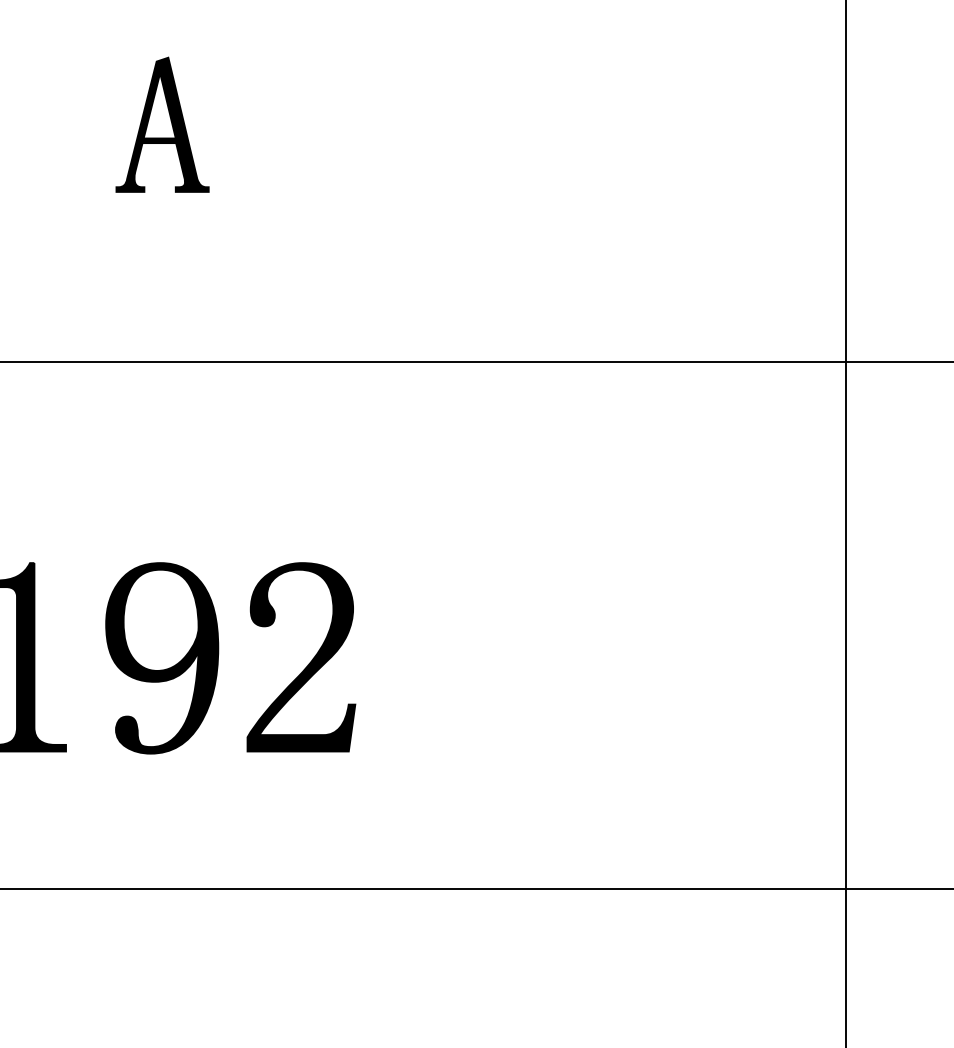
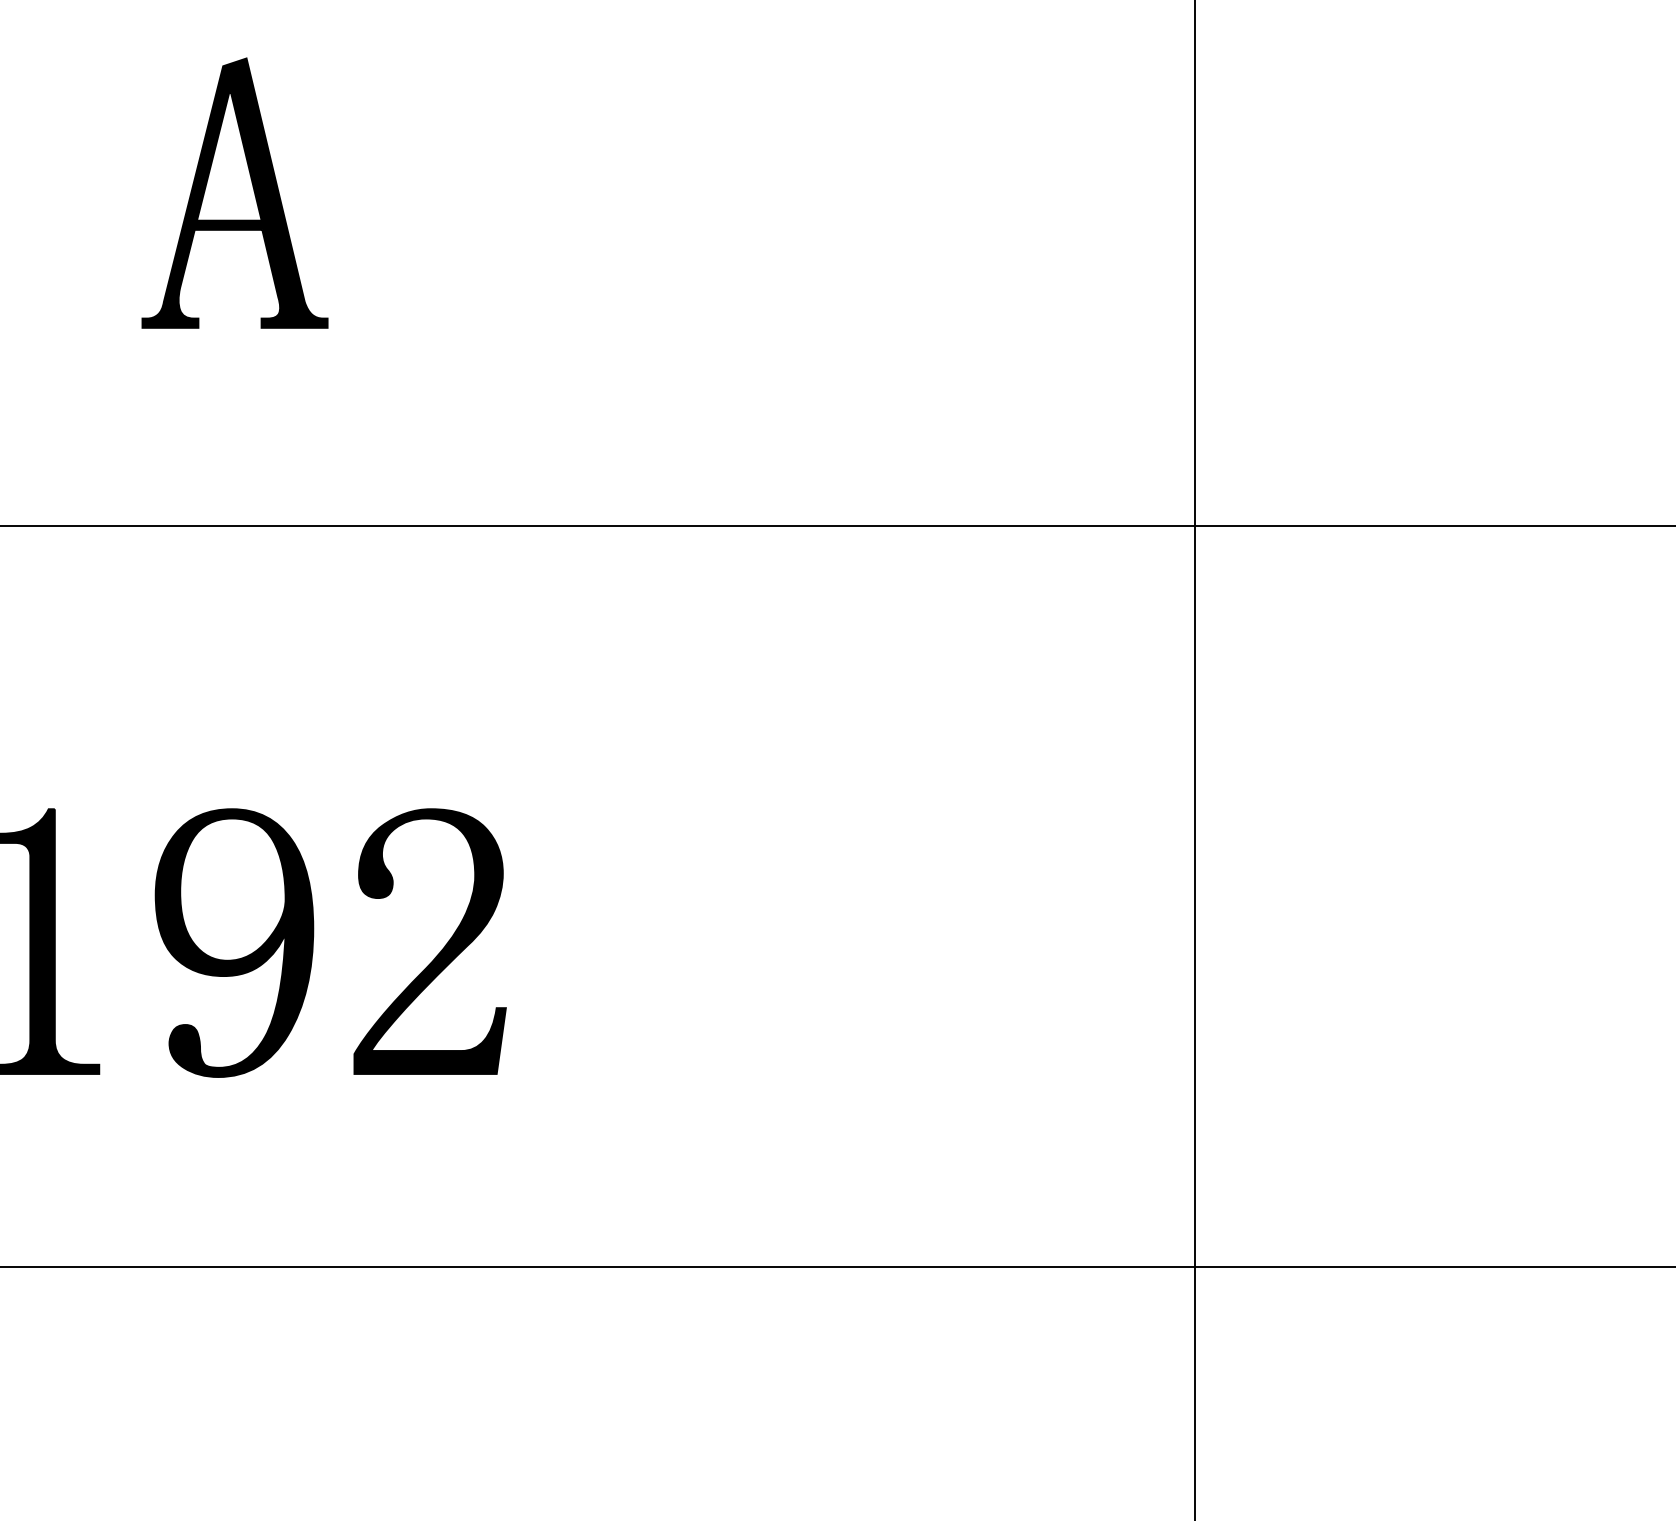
part: (162, 124) -> (234, 192), size x1.43

